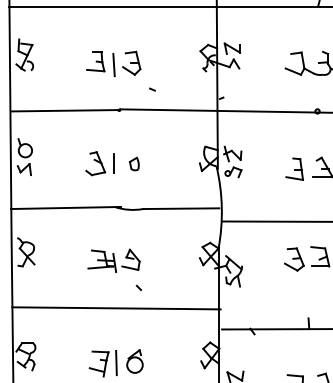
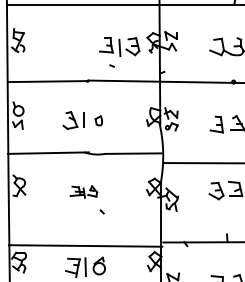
part: (113, 63) -> (119, 46), moved
part: (113, 260) -> (83, 191), size x0.7
line: (116, 307) -> (85, 245), moved

